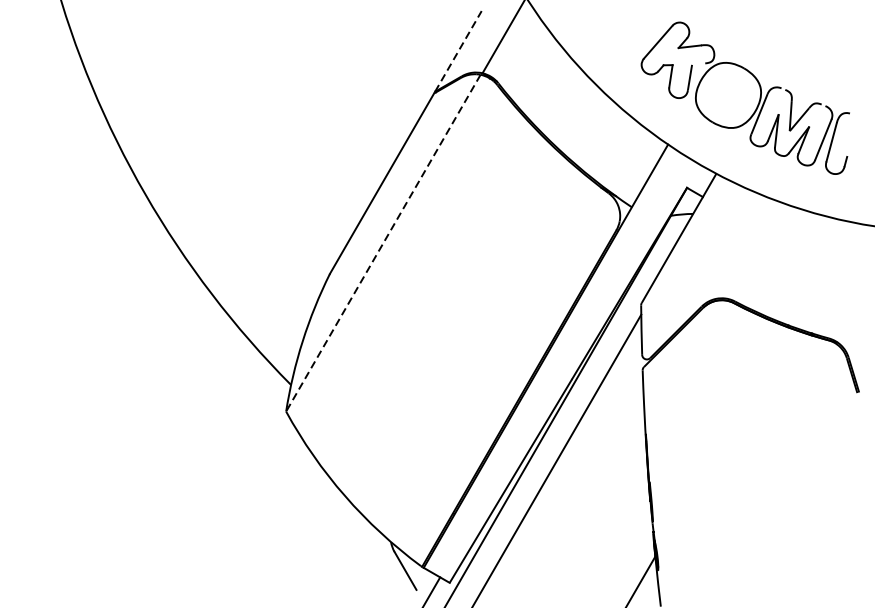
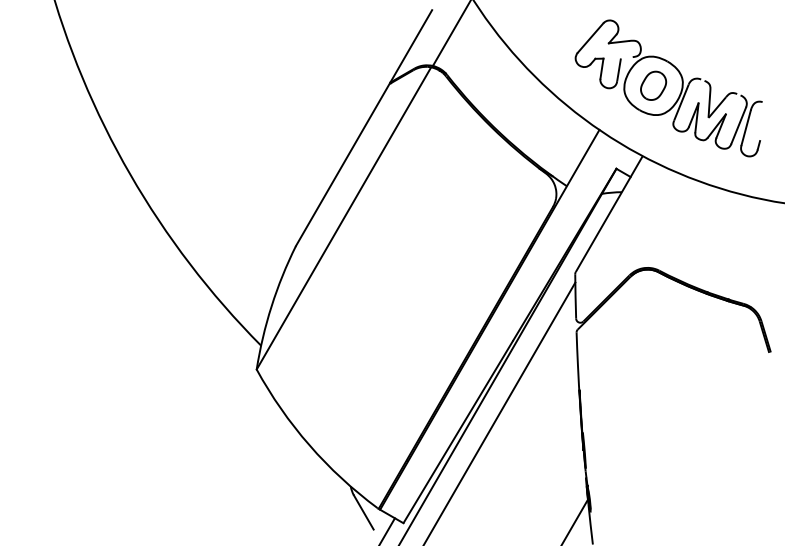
line: (458, 51) -> (411, 46), dashed -> solid
part: (728, 95) -> (653, 85), added
line: (382, 243) -> (343, 218), dashed -> solid

